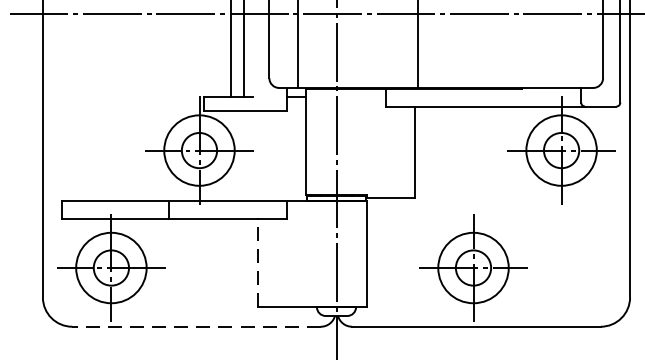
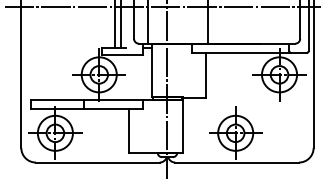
line: (258, 262) -> (128, 130), dashed -> solid
line: (195, 326) -> (97, 162), dashed -> solid

